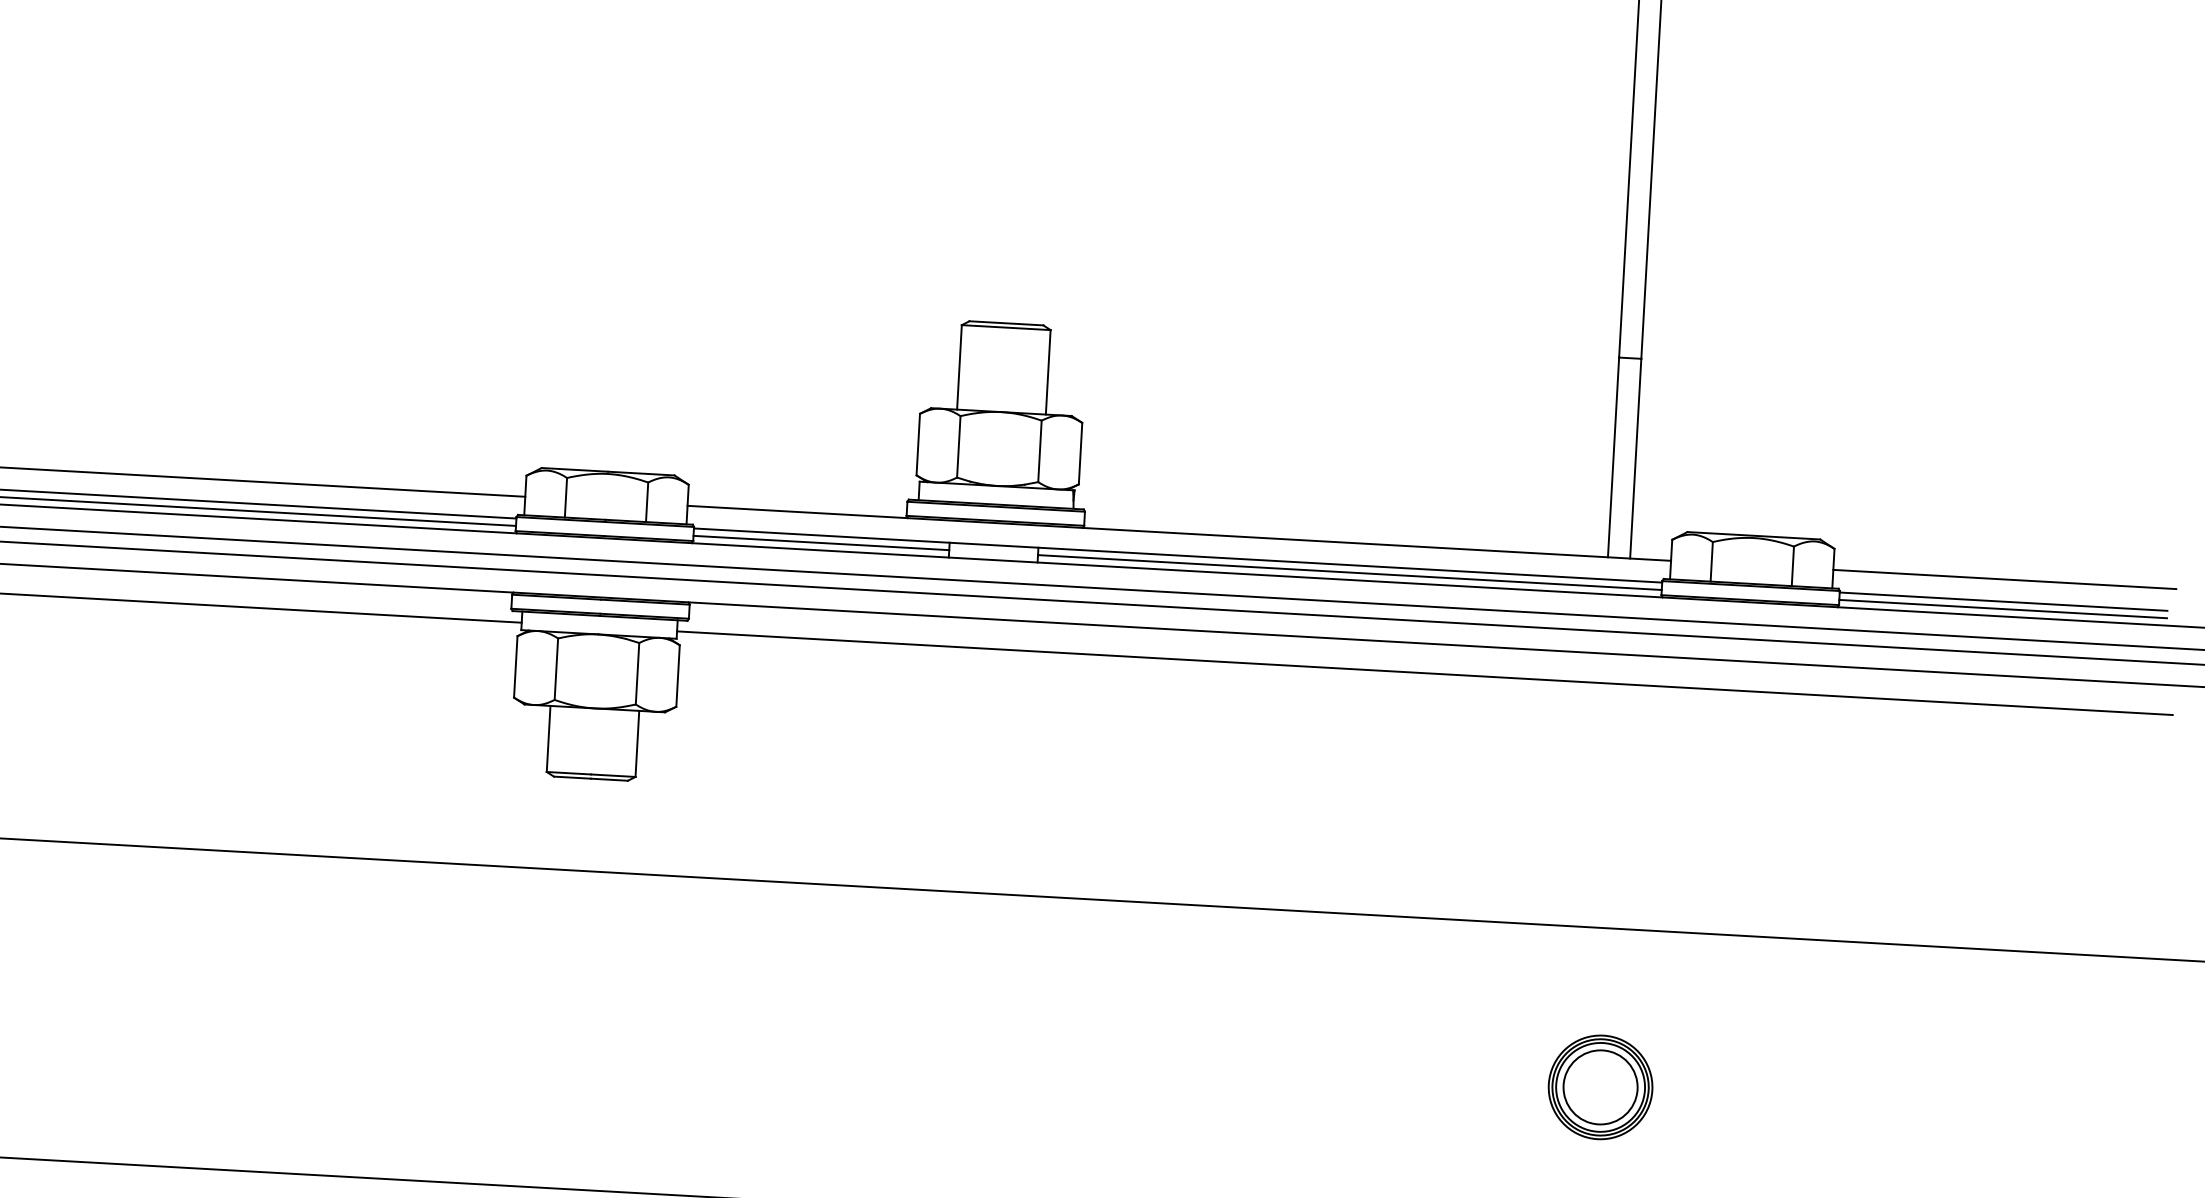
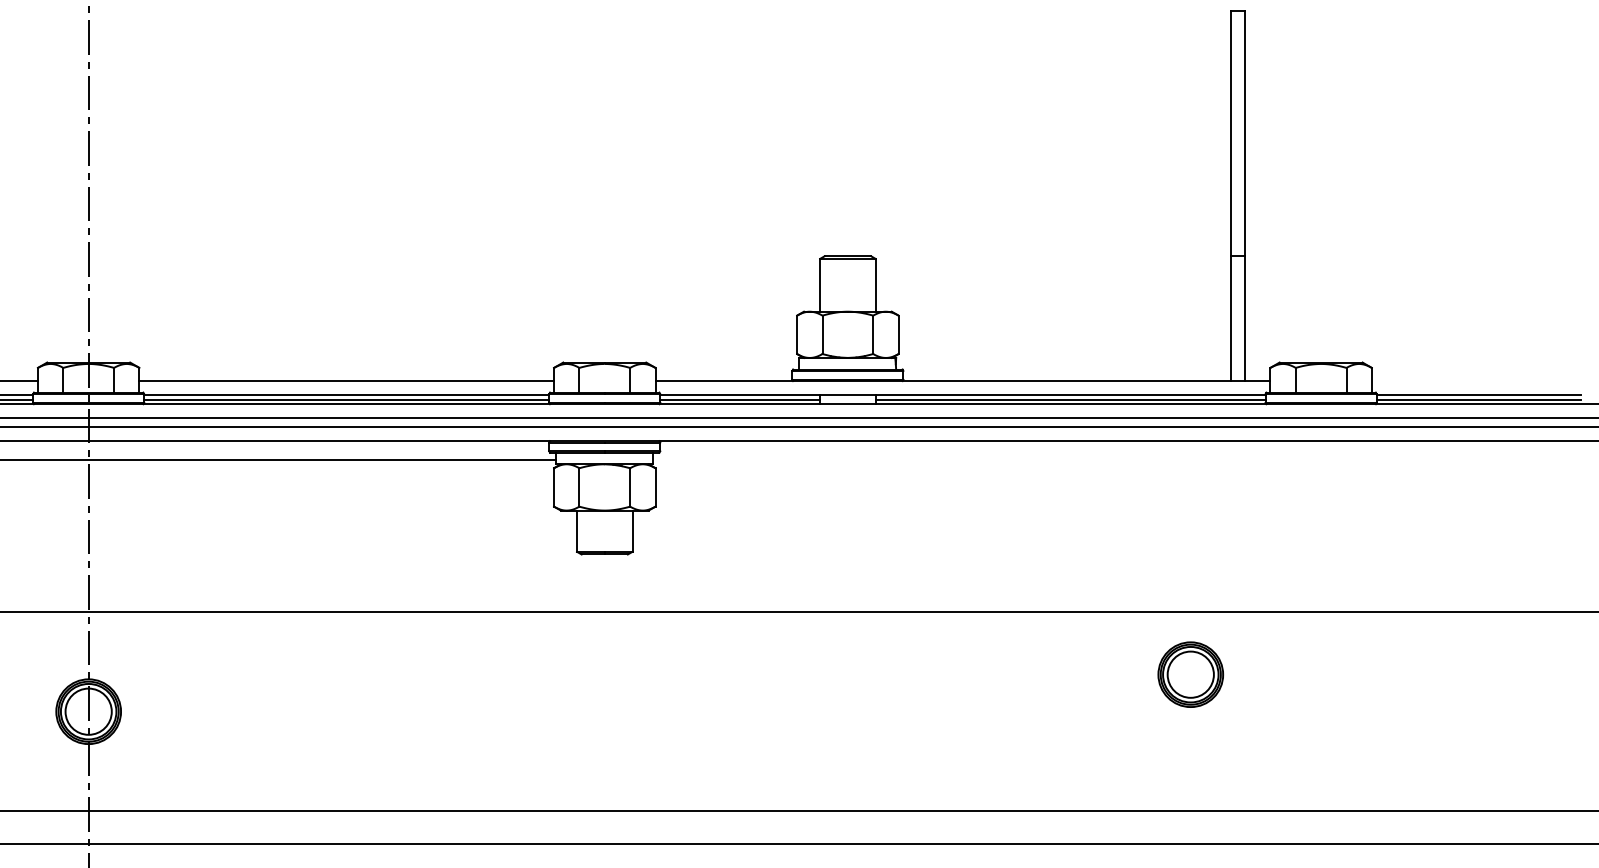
line: (2003, 580) -> (1478, 381), removed
line: (1424, 672) -> (1120, 459), removed
part: (1600, 1087) -> (1190, 674), moved

